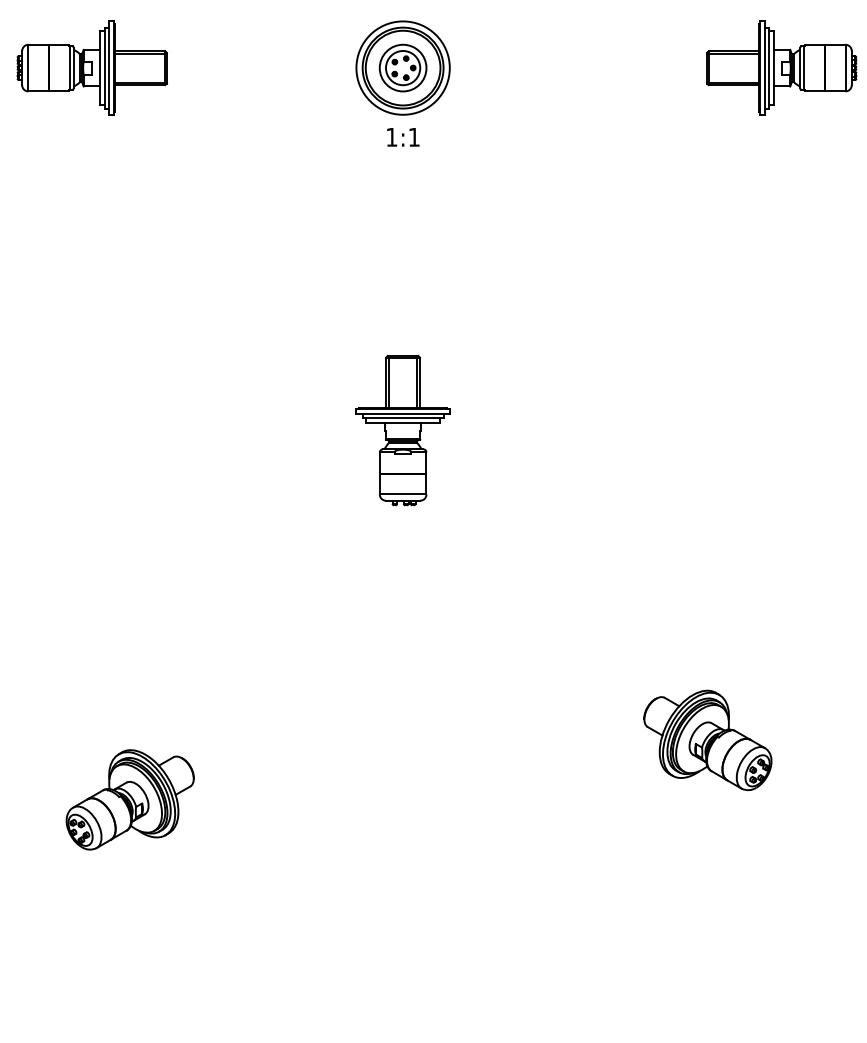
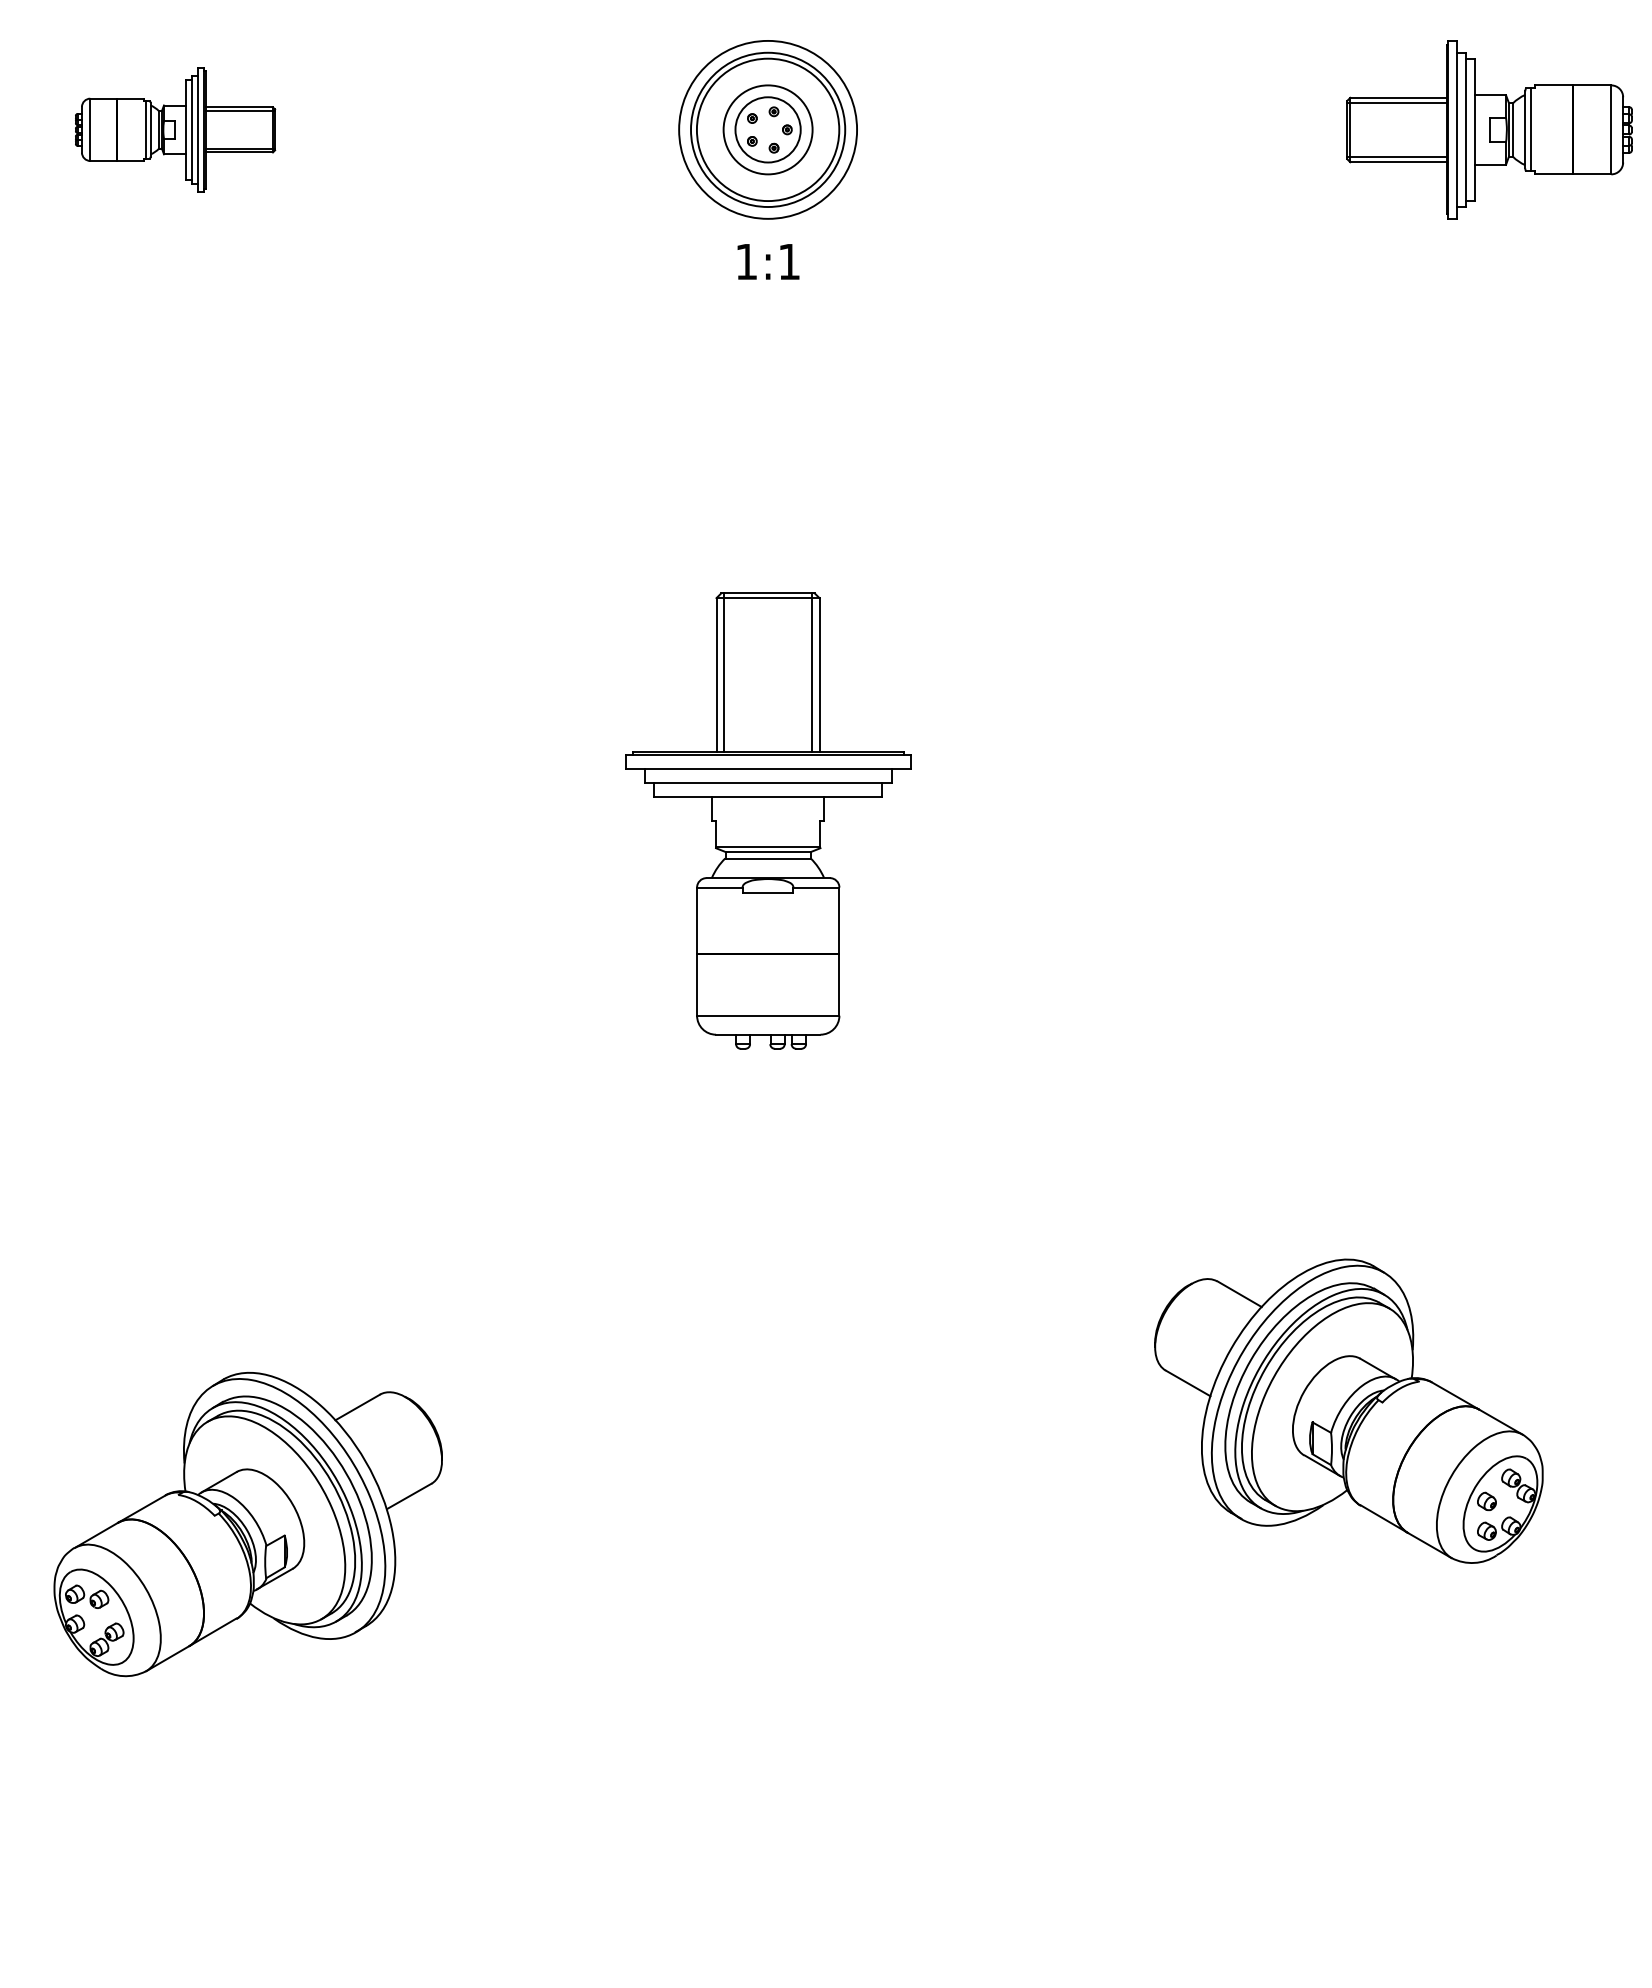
part: (91, 67) -> (174, 128), size x0.7
part: (402, 430) -> (766, 820), size x1.6
part: (707, 740) -> (1348, 1411), size x1.6
part: (129, 799) -> (246, 1523), size x1.6

